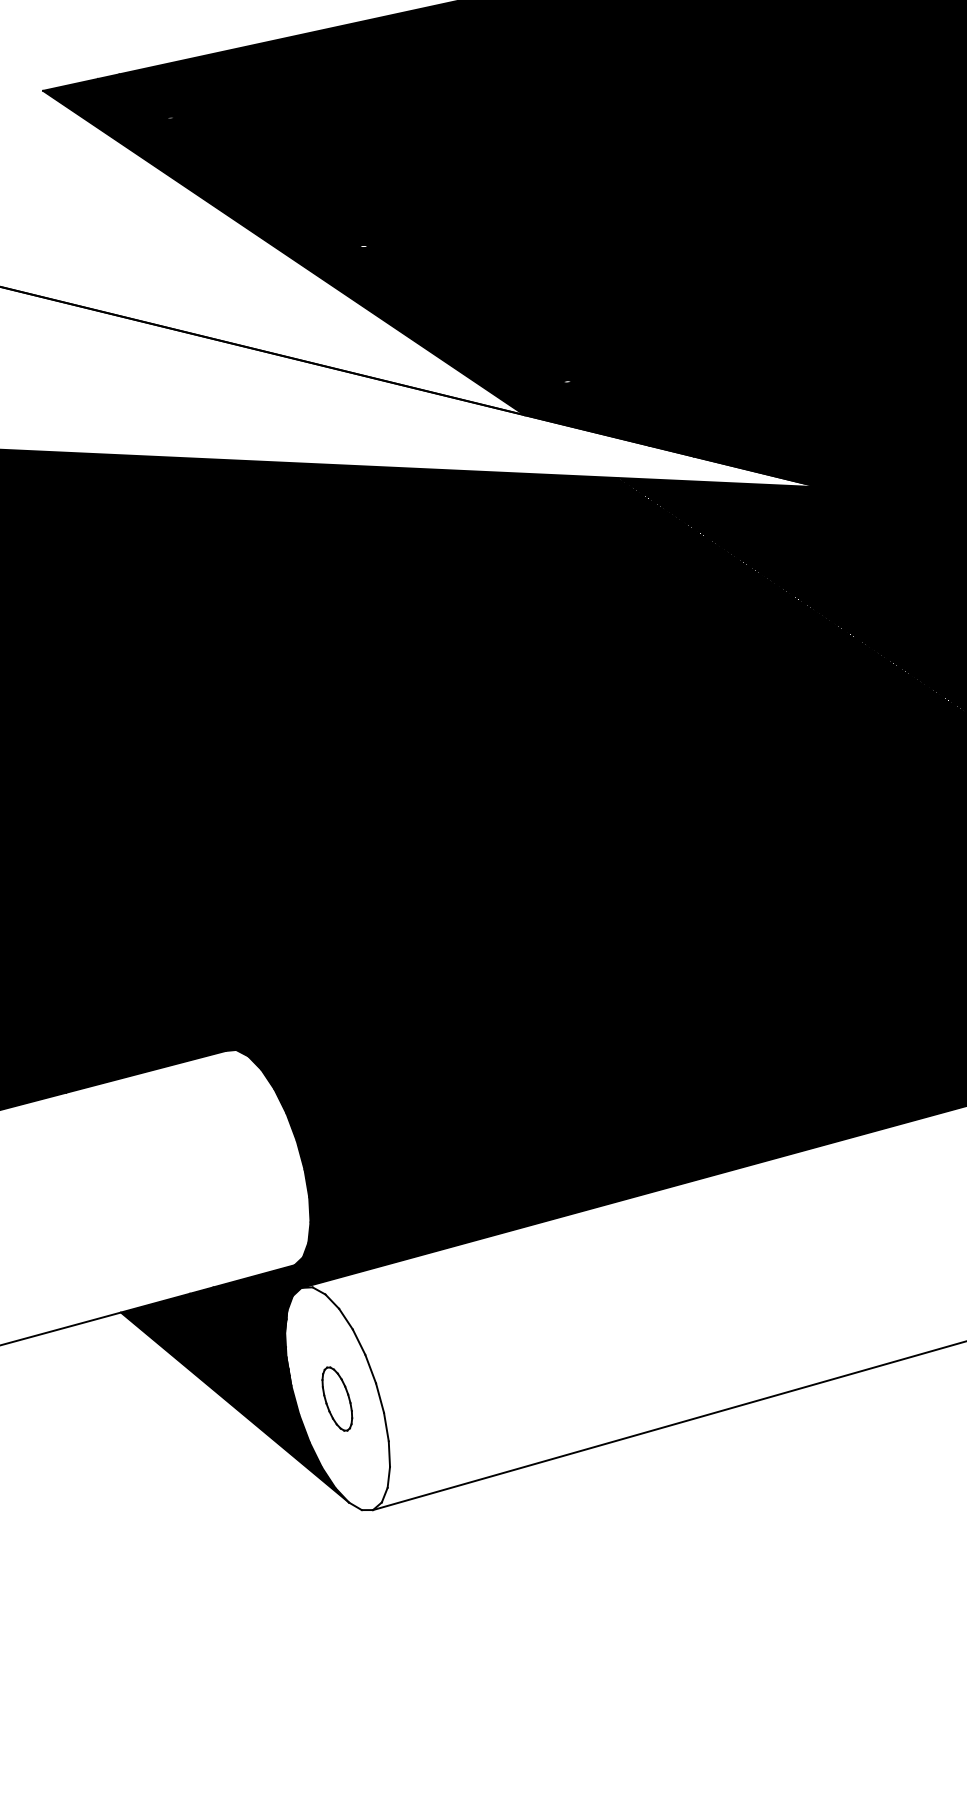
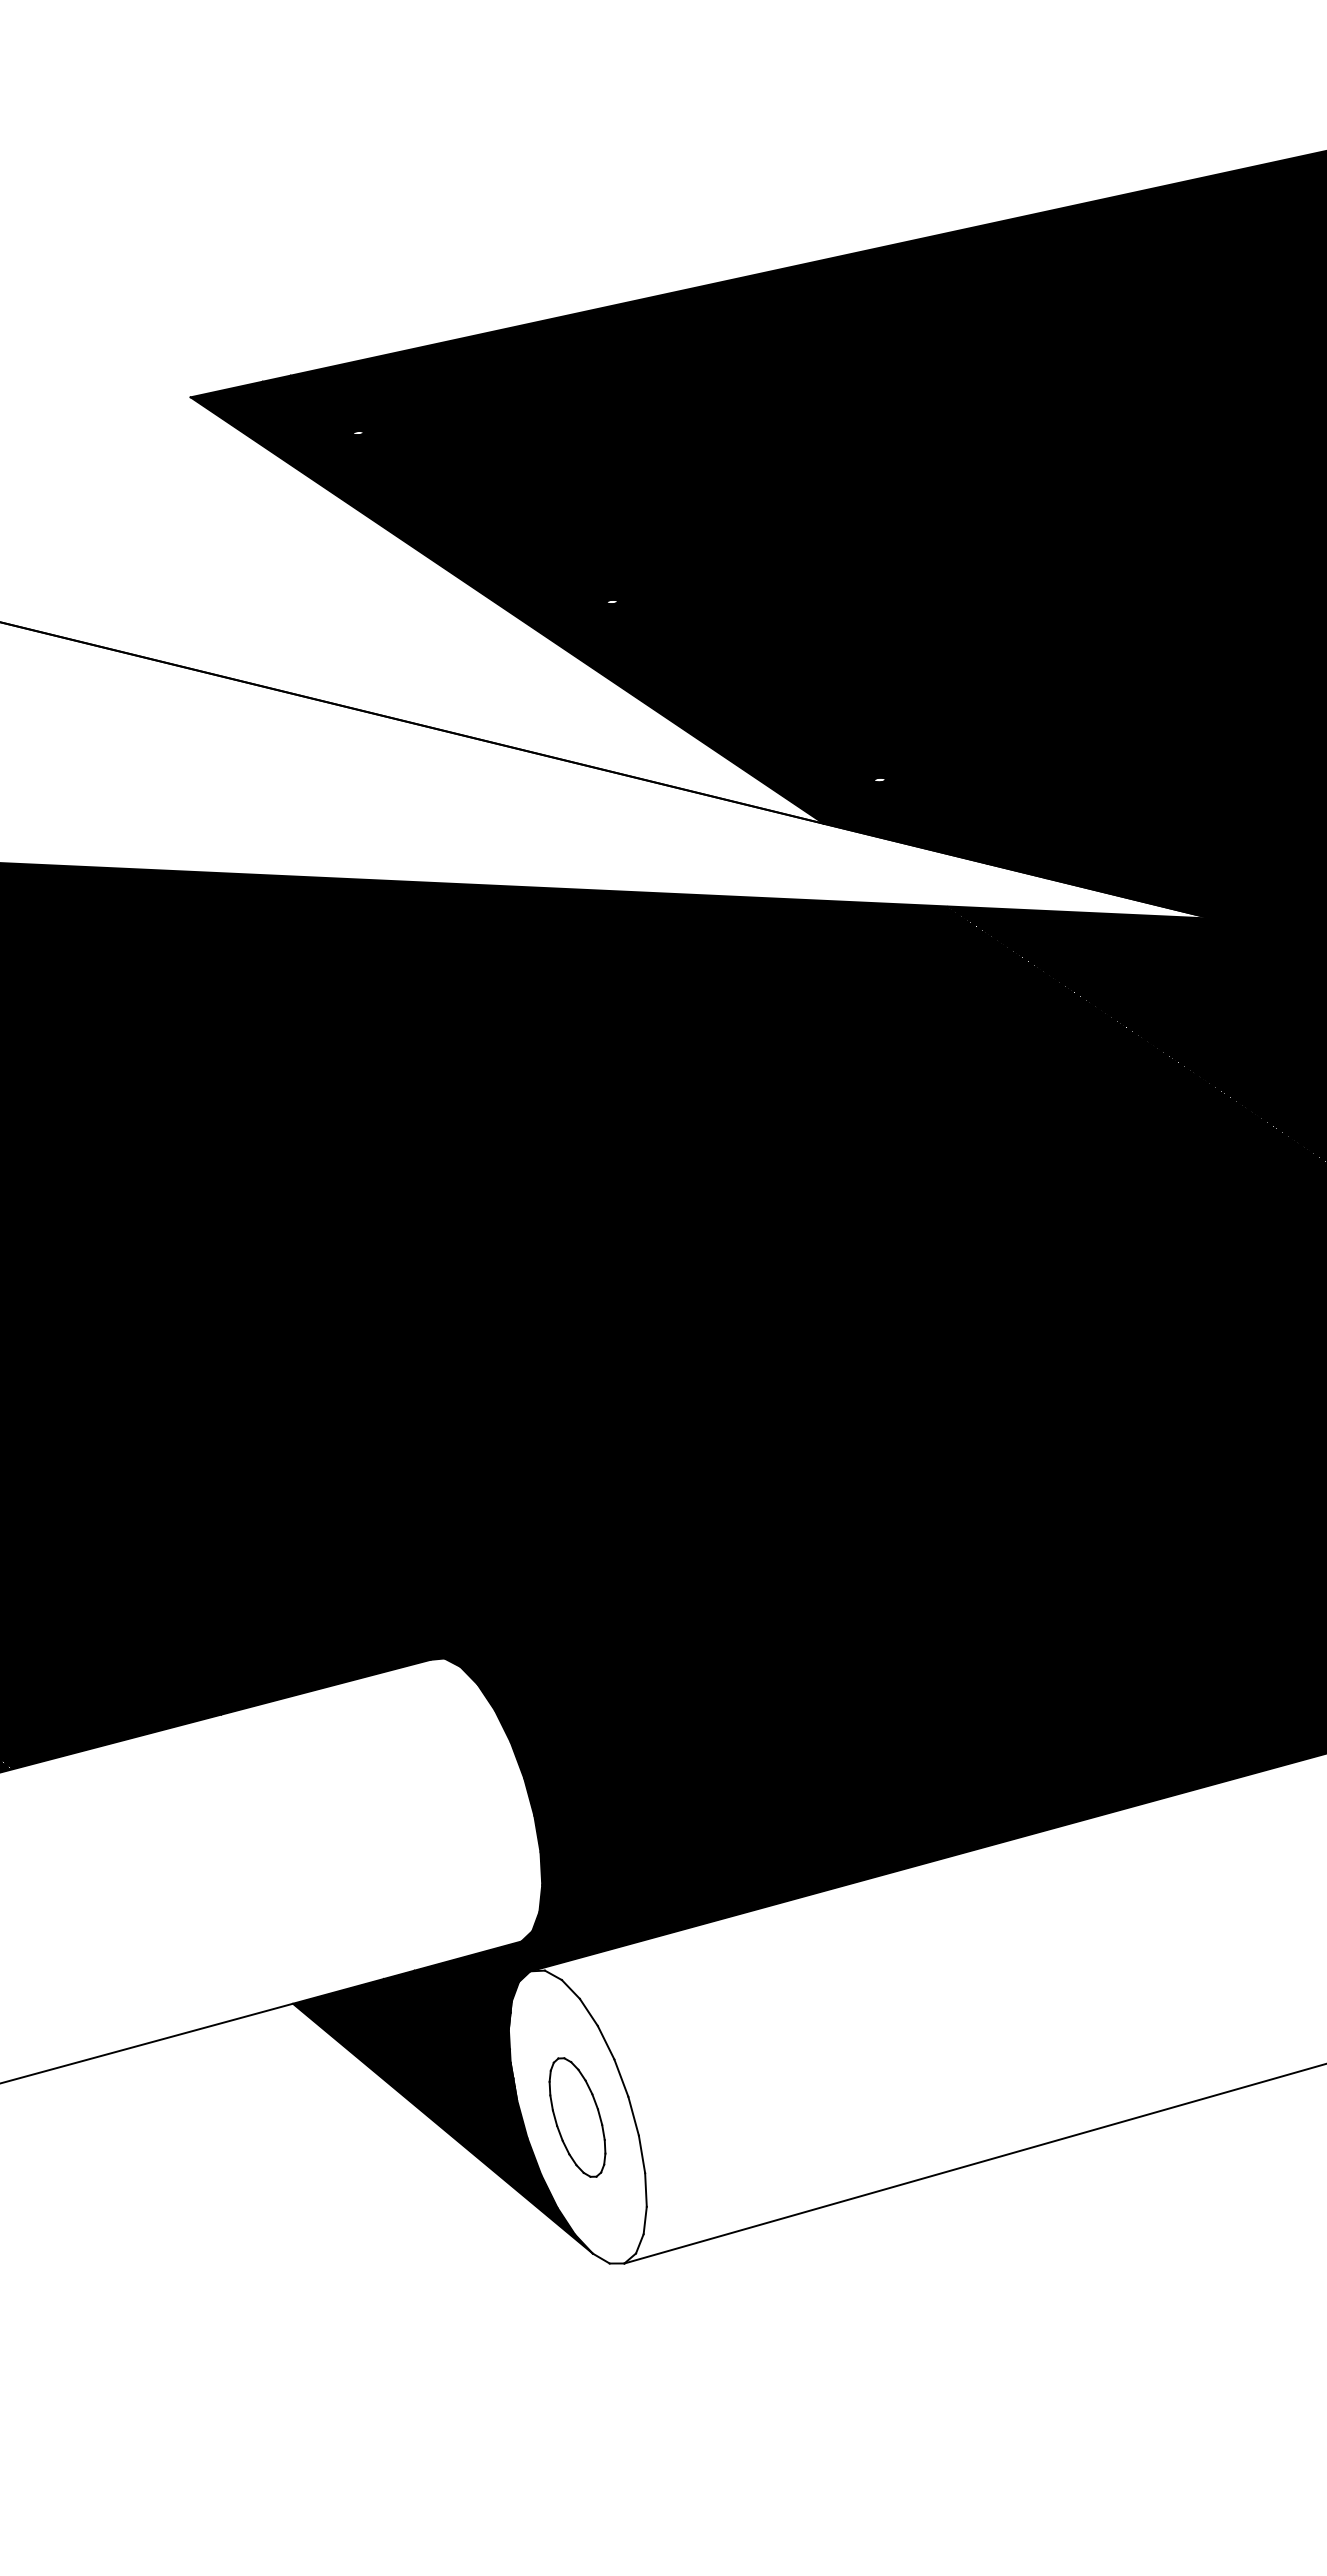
part: (337, 1399) -> (577, 2117), size x1.43

